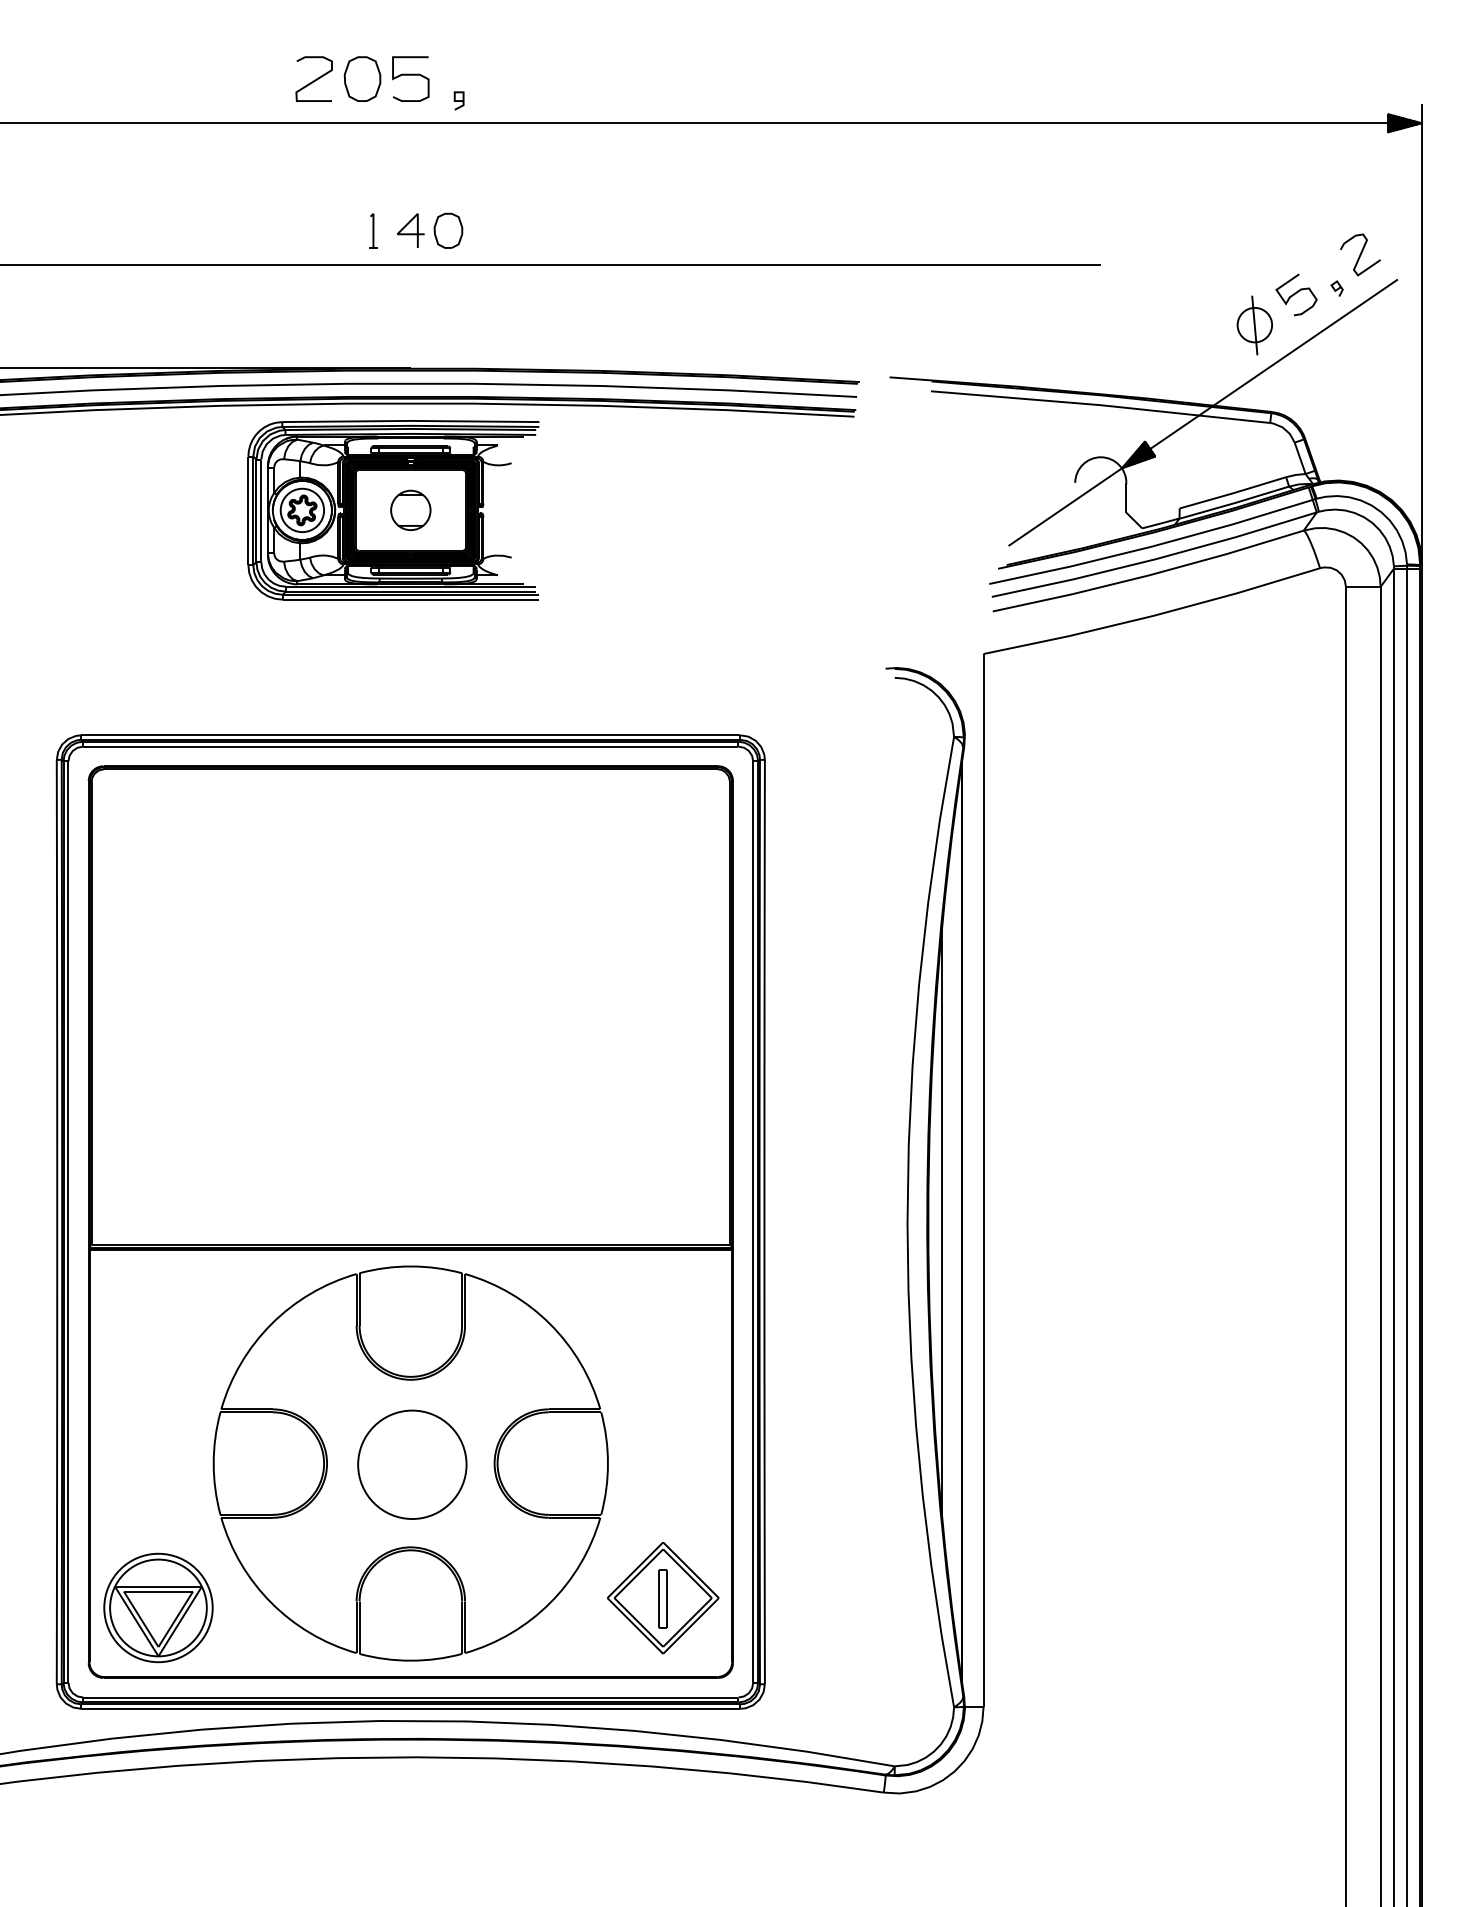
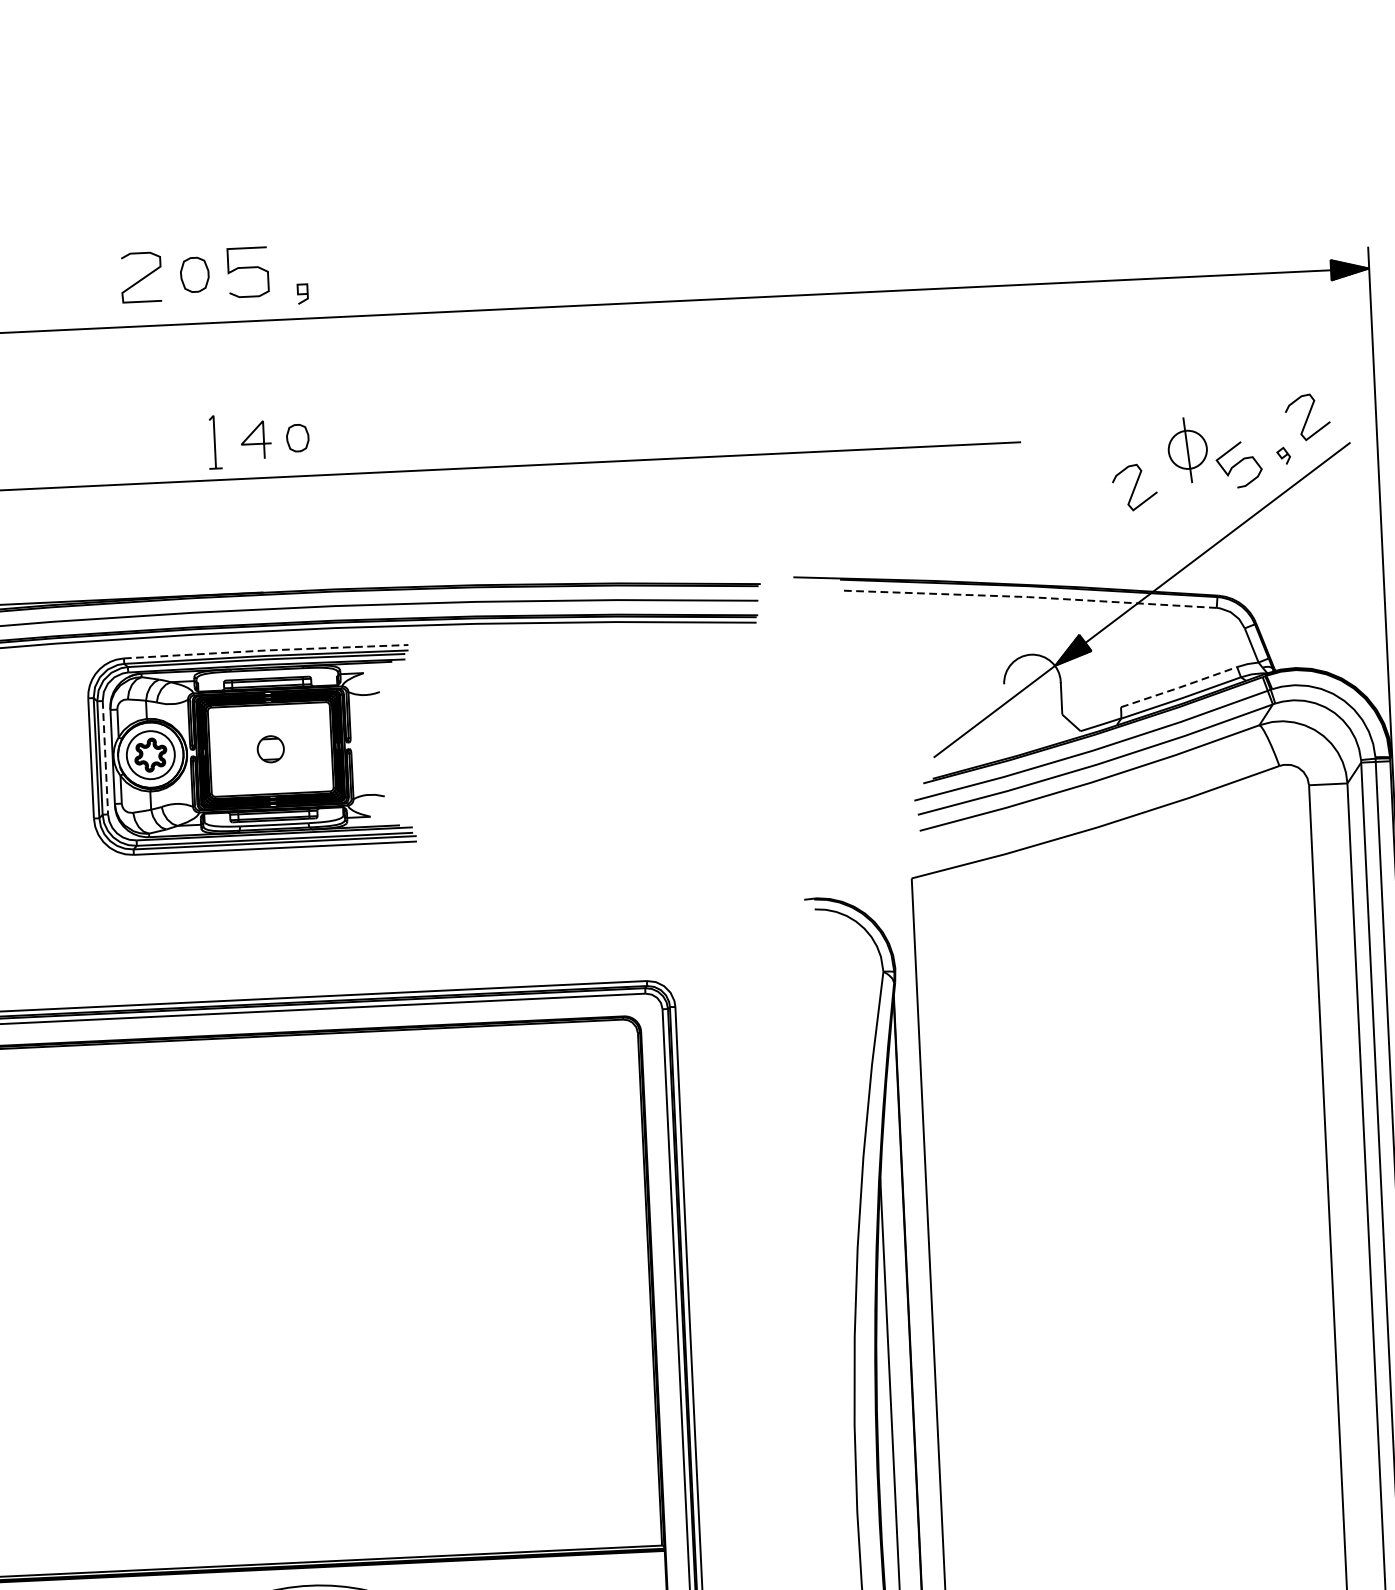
part: (362, 78) -> (194, 274), size x0.7
part: (373, 230) -> (214, 441), size x1.4
part: (448, 230) -> (297, 437), size x0.7
curve: (1201, 310) -> (1134, 487), added
part: (1254, 325) -> (1187, 450), moved
line: (1100, 405) -> (1028, 597), solid -> dashed
line: (410, 420) -> (265, 650), solid -> dashed
line: (1233, 493) -> (1179, 687), solid -> dashed
part: (410, 509) -> (270, 748), size x0.6
line: (261, 511) -> (105, 758), solid -> dashed

